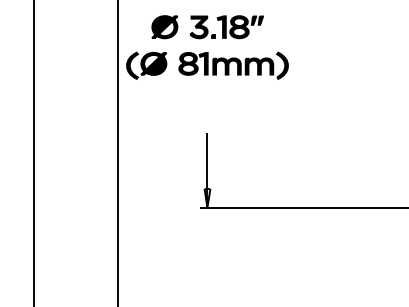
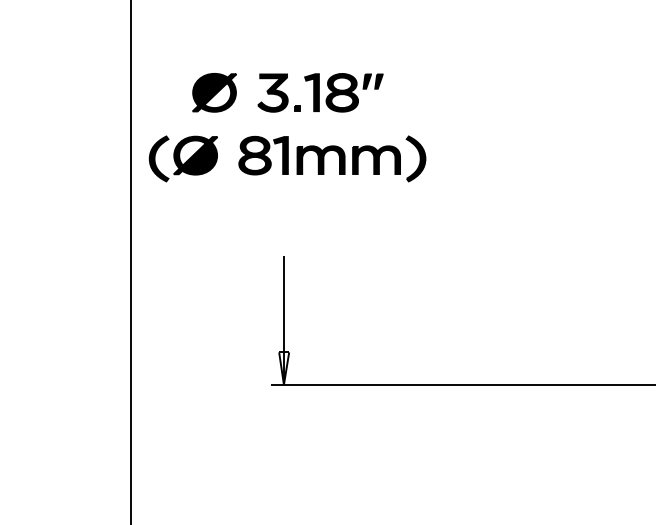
part: (207, 47) -> (287, 127), moved

